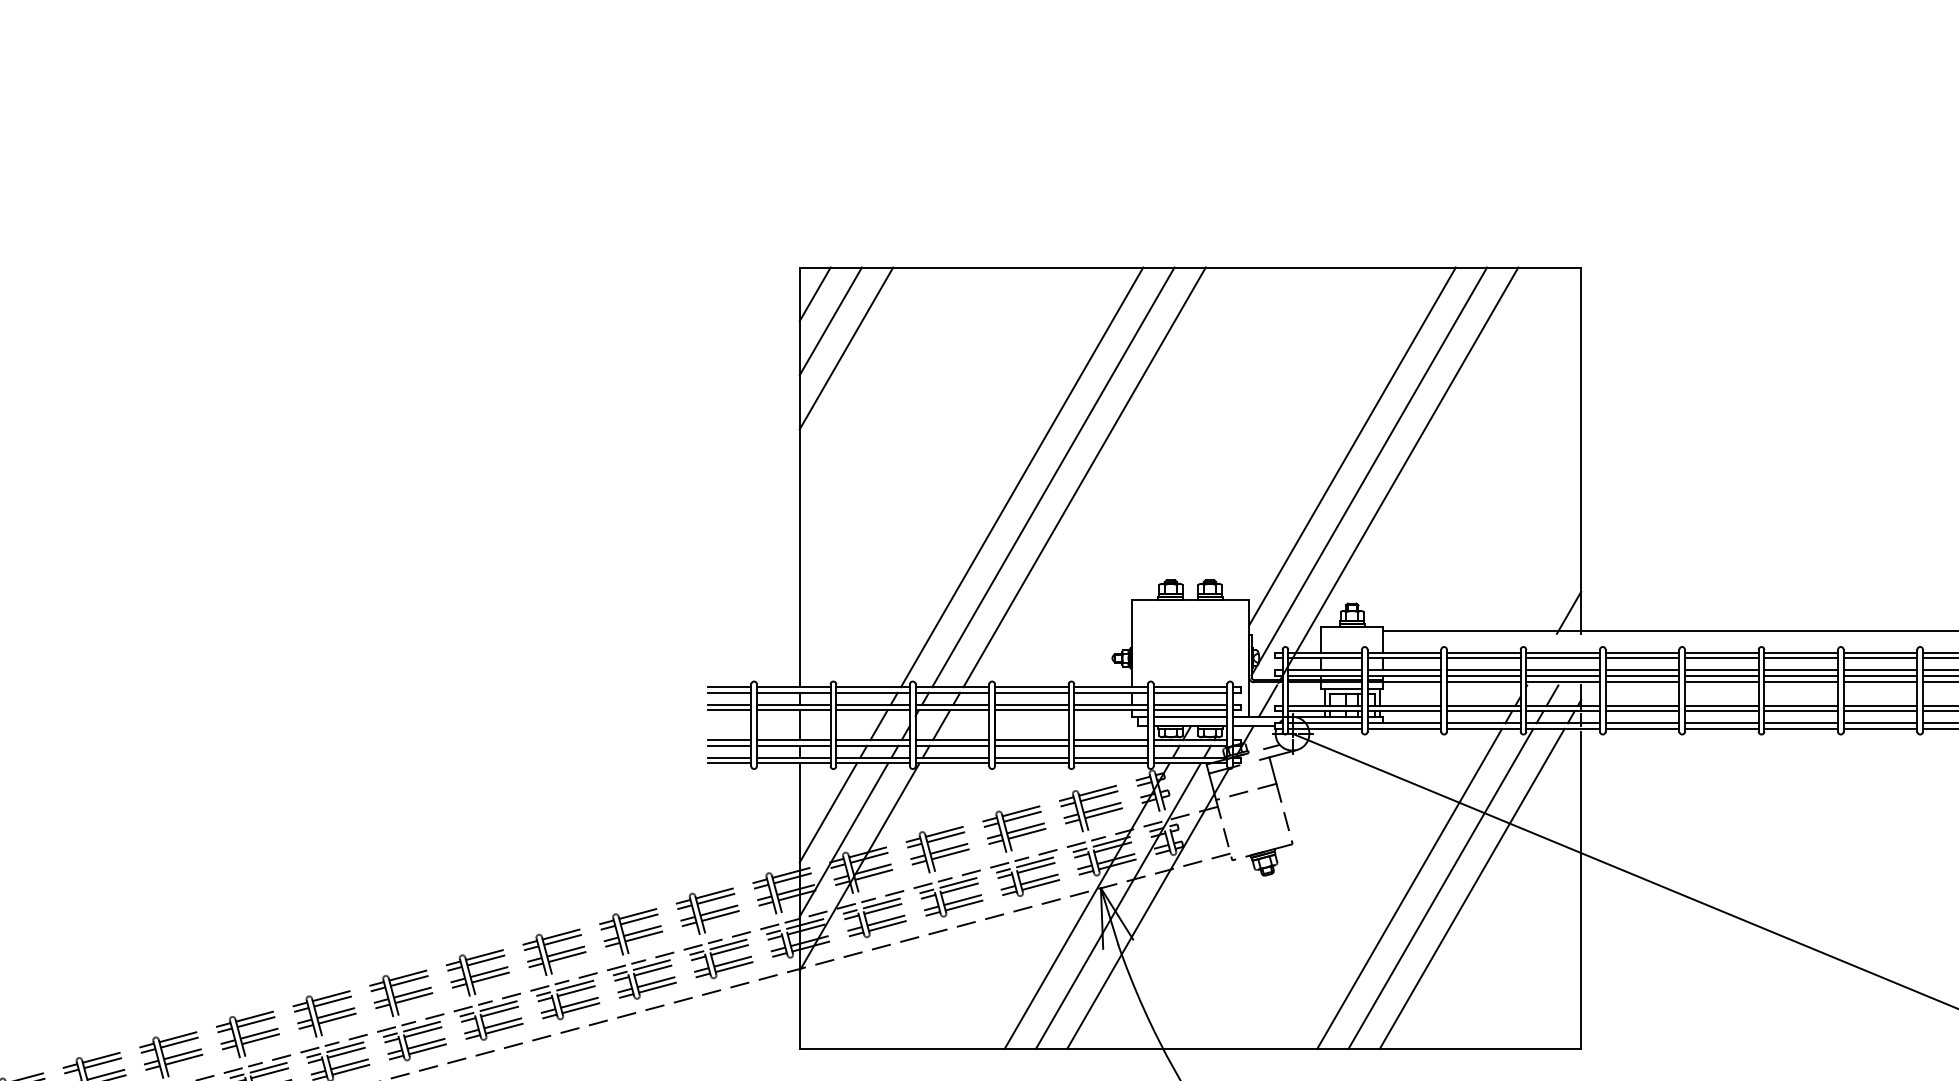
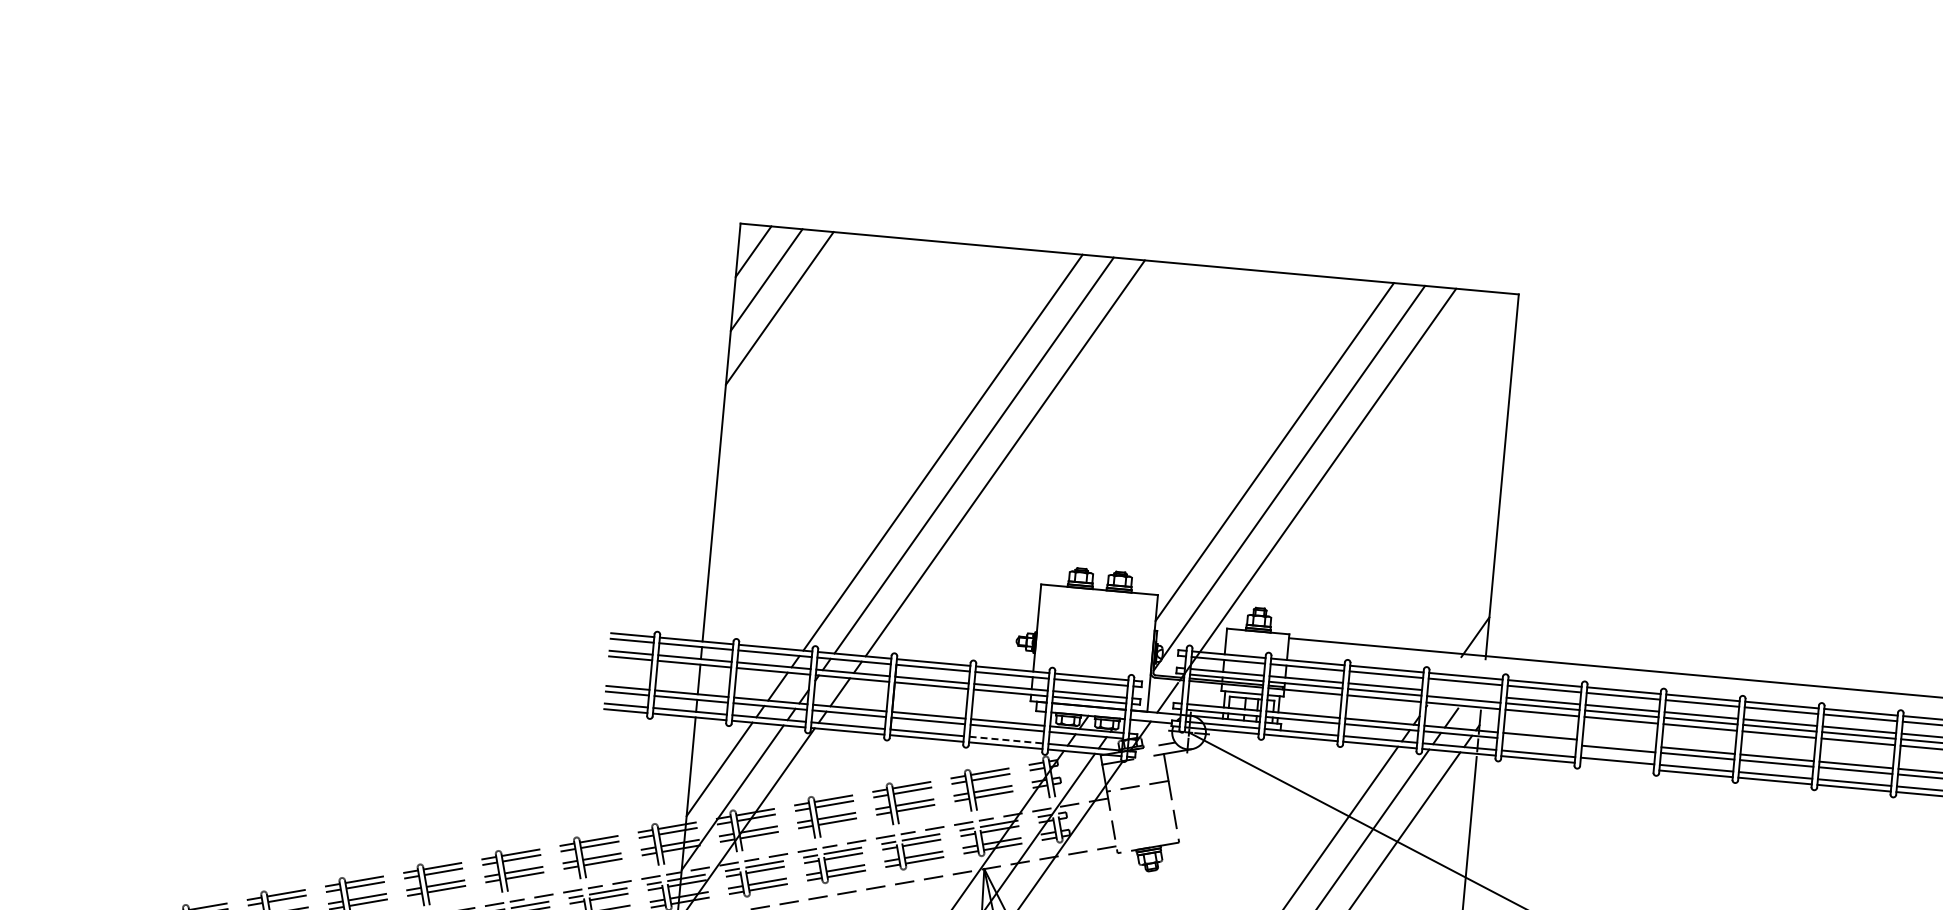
line: (1563, 670) -> (1464, 694), removed
line: (1721, 705) -> (1618, 743), removed
line: (1642, 711) -> (1539, 742), removed
line: (1721, 728) -> (1616, 766), removed
line: (1111, 757) -> (1006, 739), solid -> dashed

